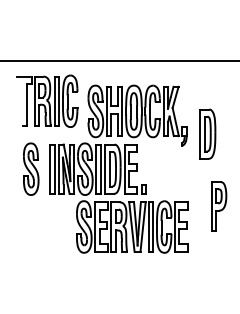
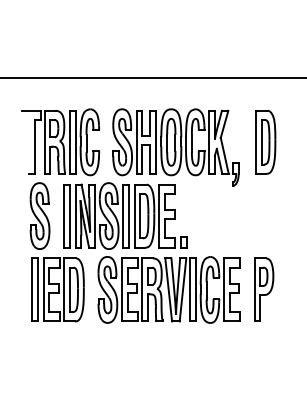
part: (47, 101) -> (60, 142), moved
part: (207, 134) -> (265, 142), moved
part: (219, 206) -> (264, 289), moved
part: (44, 226) -> (57, 289), added

